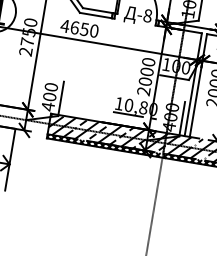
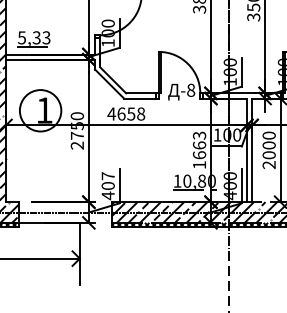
text: (94, 31) -> (141, 114), 4650 -> 4658
text: (145, 76) -> (198, 150), 2000 -> 1663
text: (50, 87) -> (107, 176), 400 -> 407

